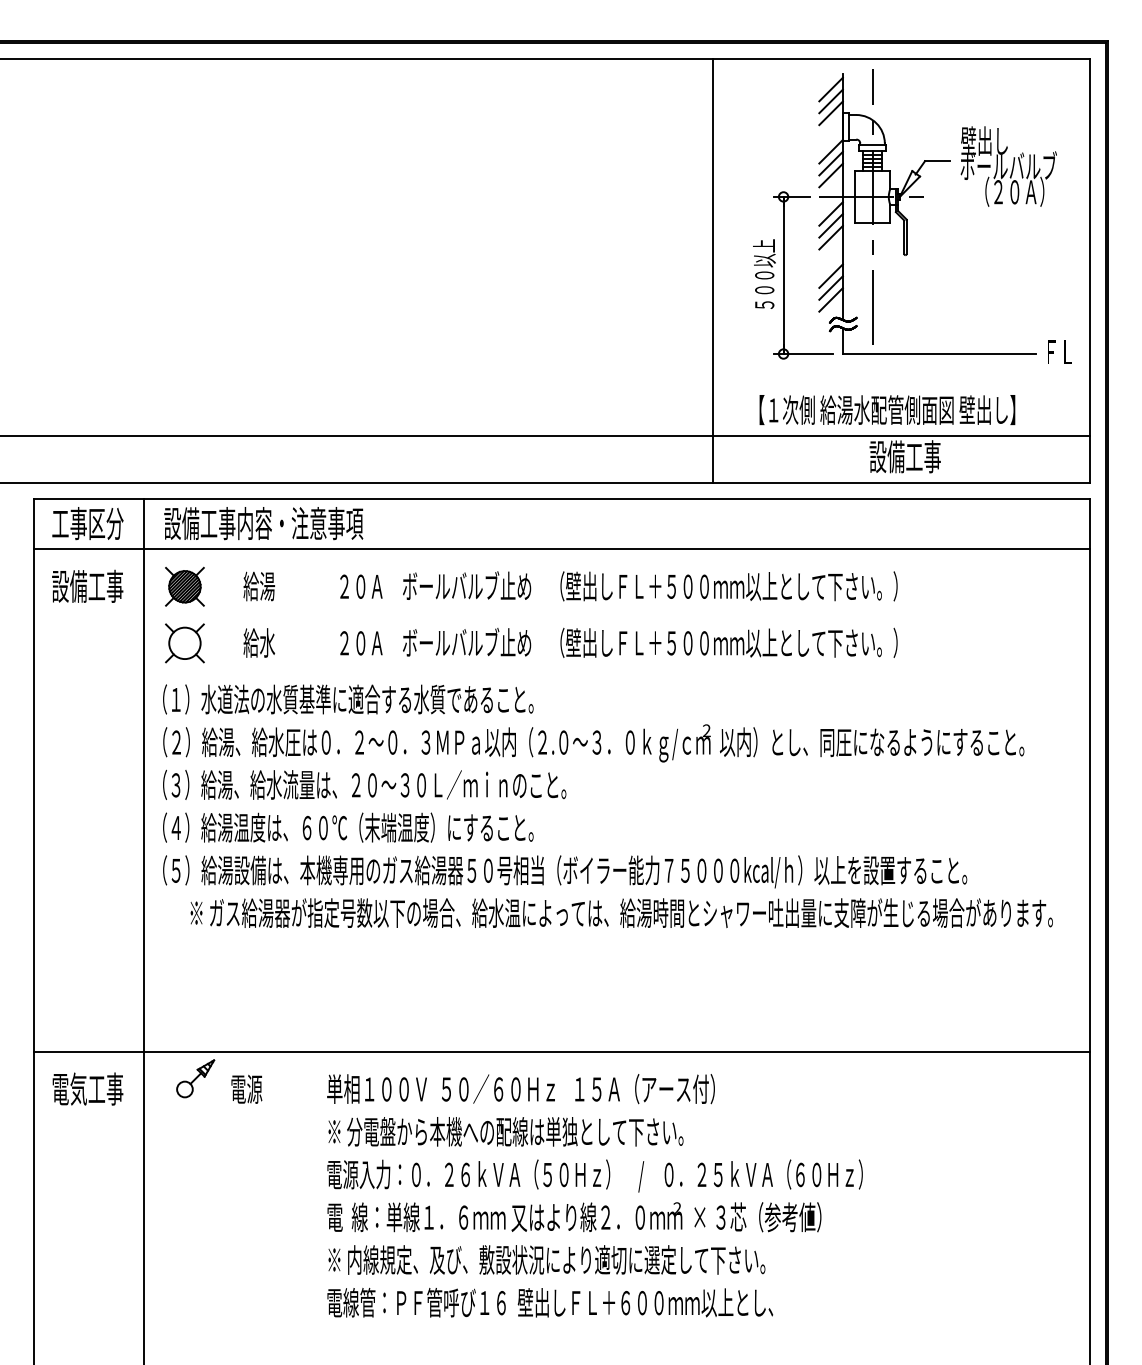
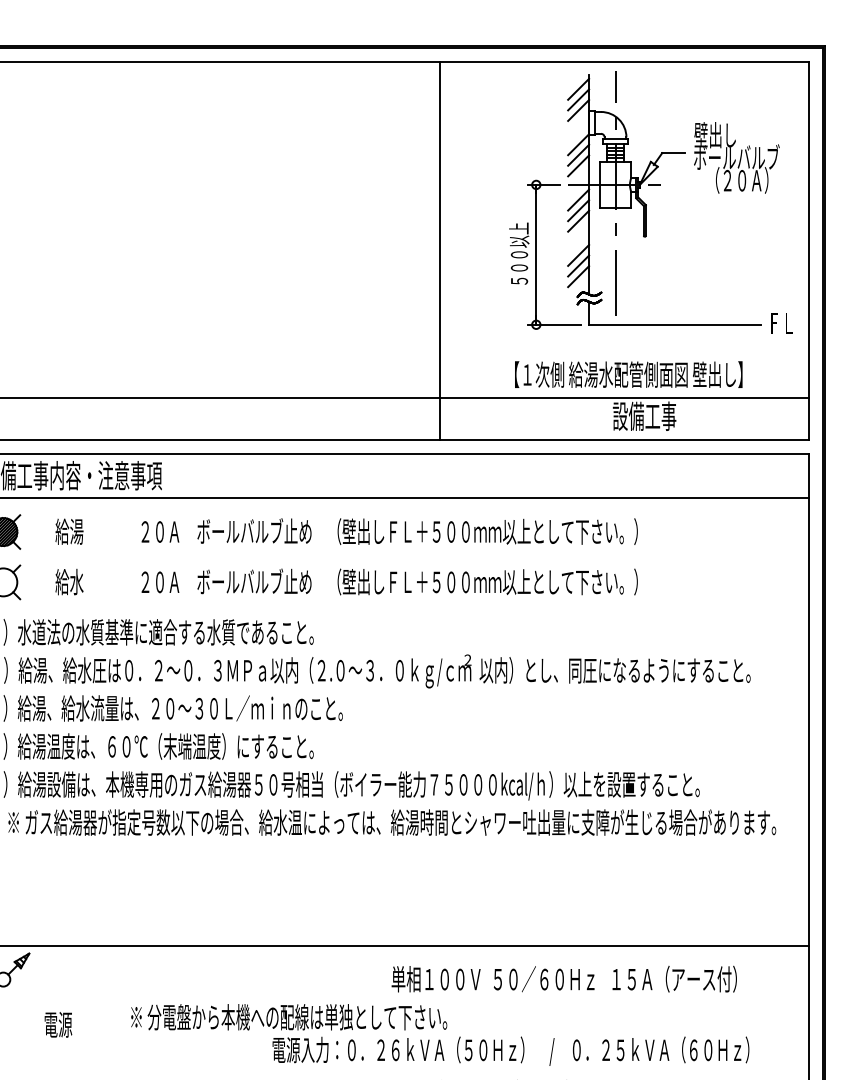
line: (712, 271) -> (440, 251), moved
text: (246, 1088) -> (58, 1024), moved
text: (520, 1089) -> (563, 979), moved
text: (594, 1175) -> (510, 1050), moved

